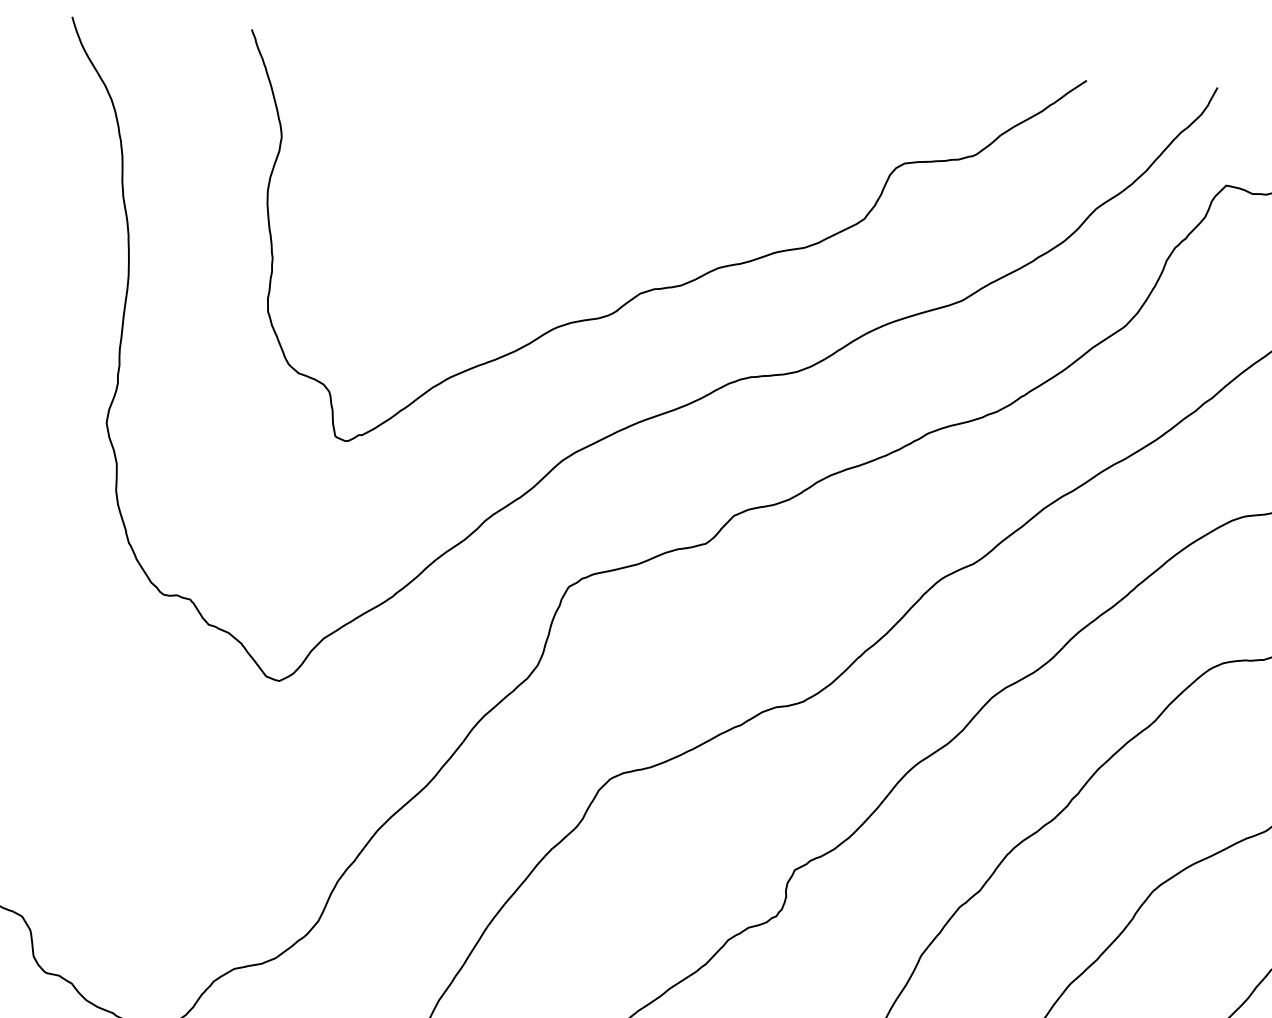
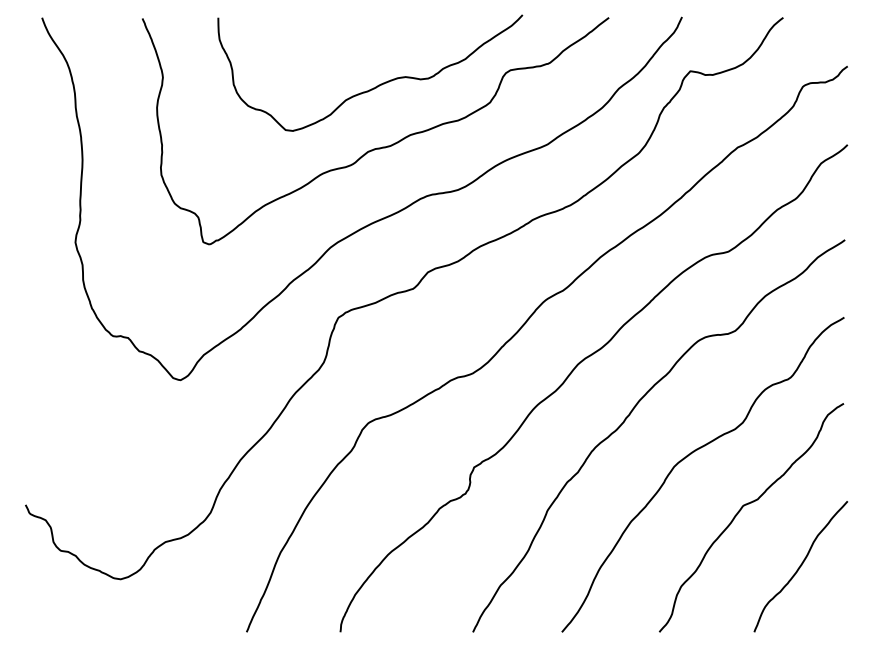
curve: (666, 174) -> (378, 84), added

